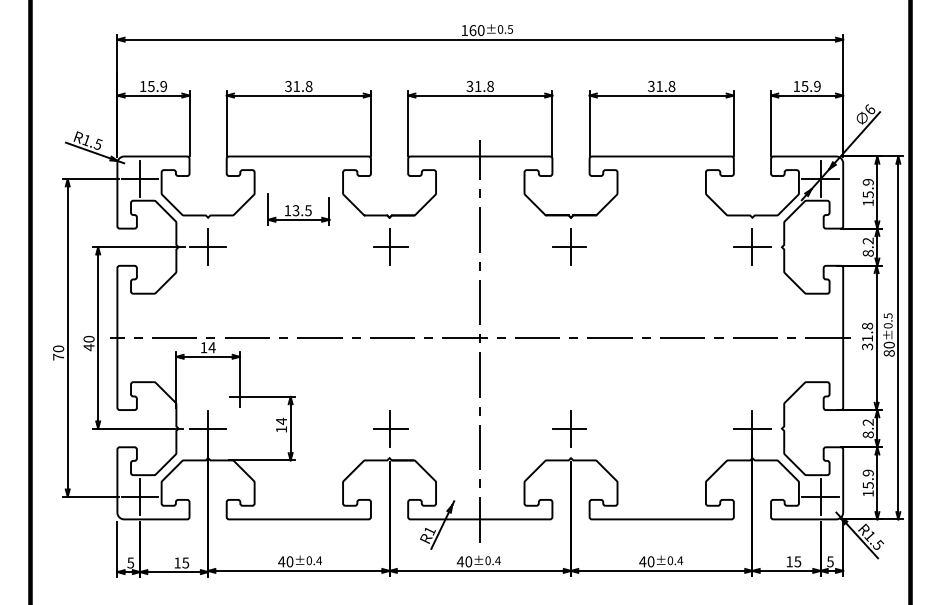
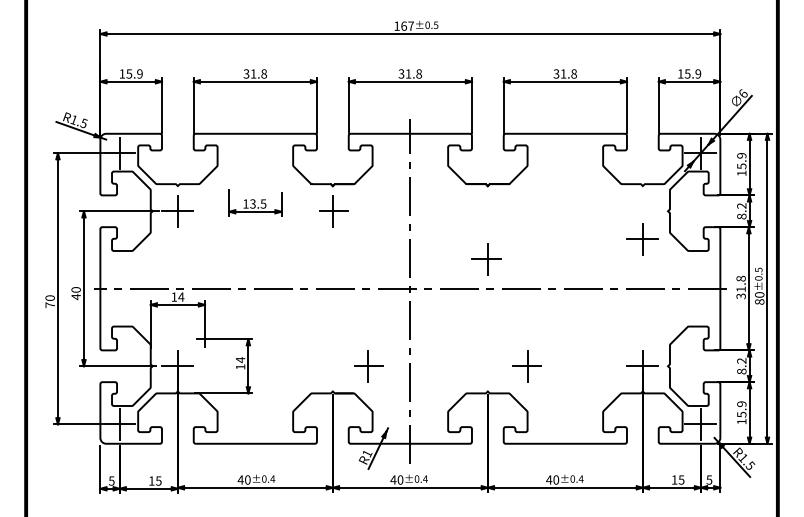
text: (480, 30) -> (410, 26), 160 -> 167
part: (298, 209) -> (255, 202), moved
part: (569, 246) -> (486, 258), moved
part: (752, 246) -> (642, 238), moved
part: (390, 428) -> (368, 366), moved
part: (569, 428) -> (526, 366), moved

